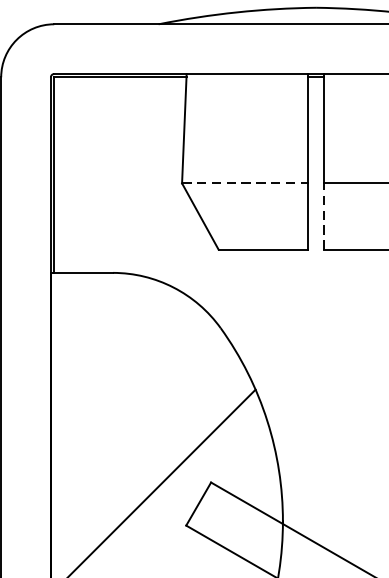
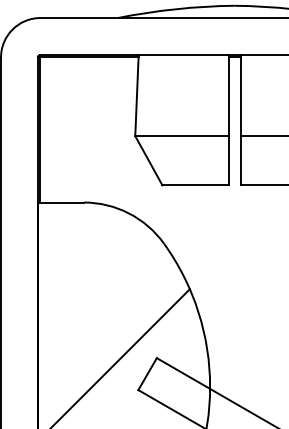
line: (244, 183) -> (181, 136), dashed -> solid
line: (323, 216) -> (240, 160), dashed -> solid

